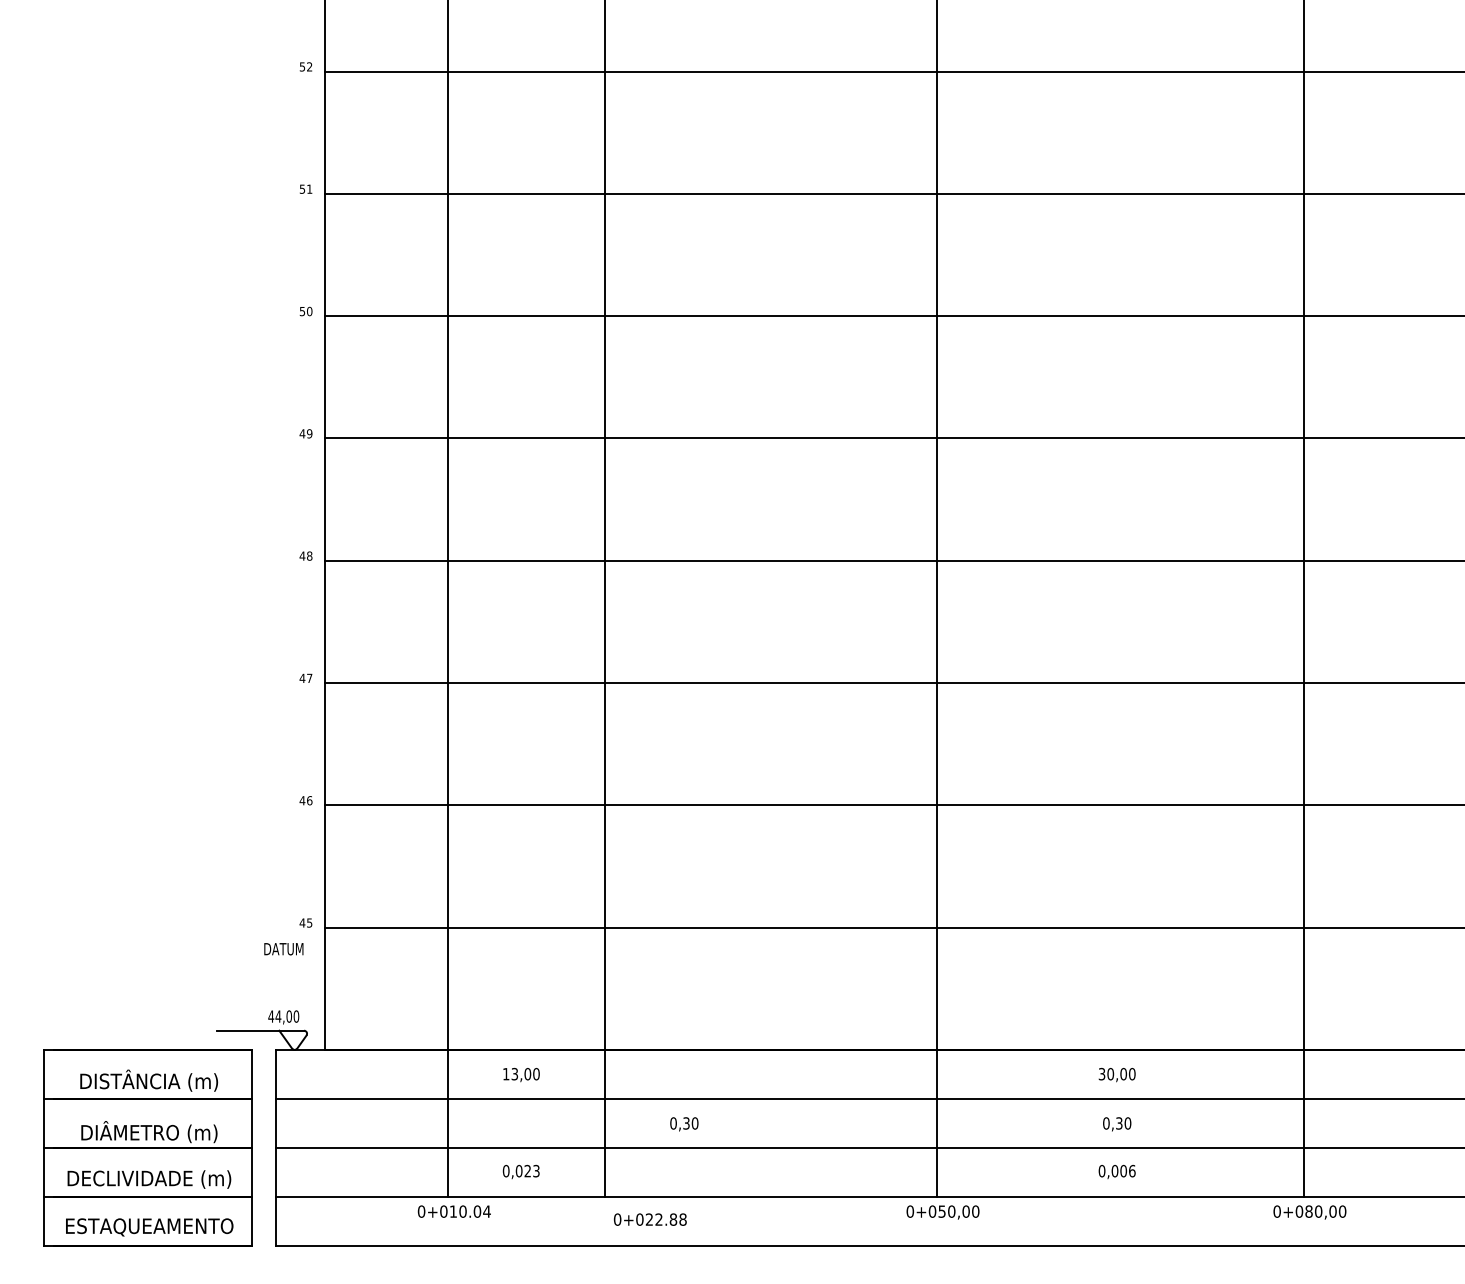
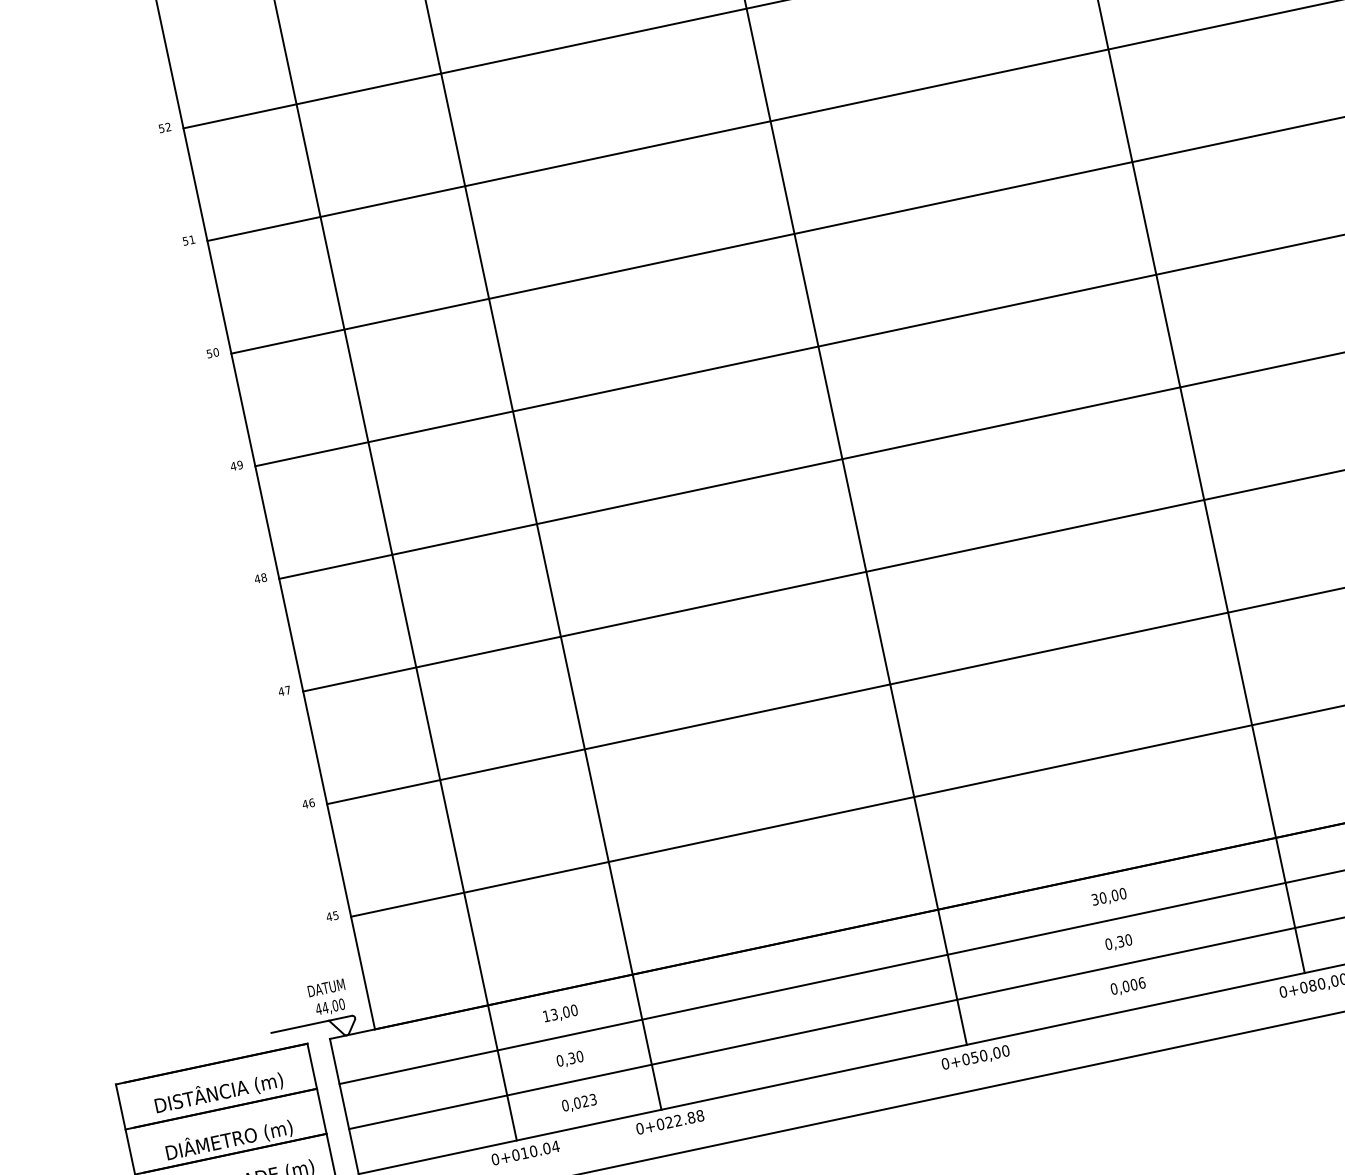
text: (283, 949) -> (326, 988), moved
text: (684, 1124) -> (570, 1059), moved
text: (649, 1219) -> (669, 1122), moved

